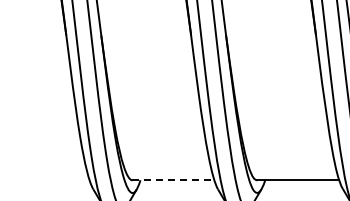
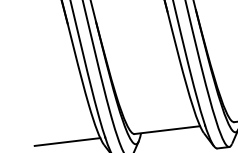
line: (48, 180) -> (67, 142), added
line: (173, 180) -> (167, 130), dashed -> solid

